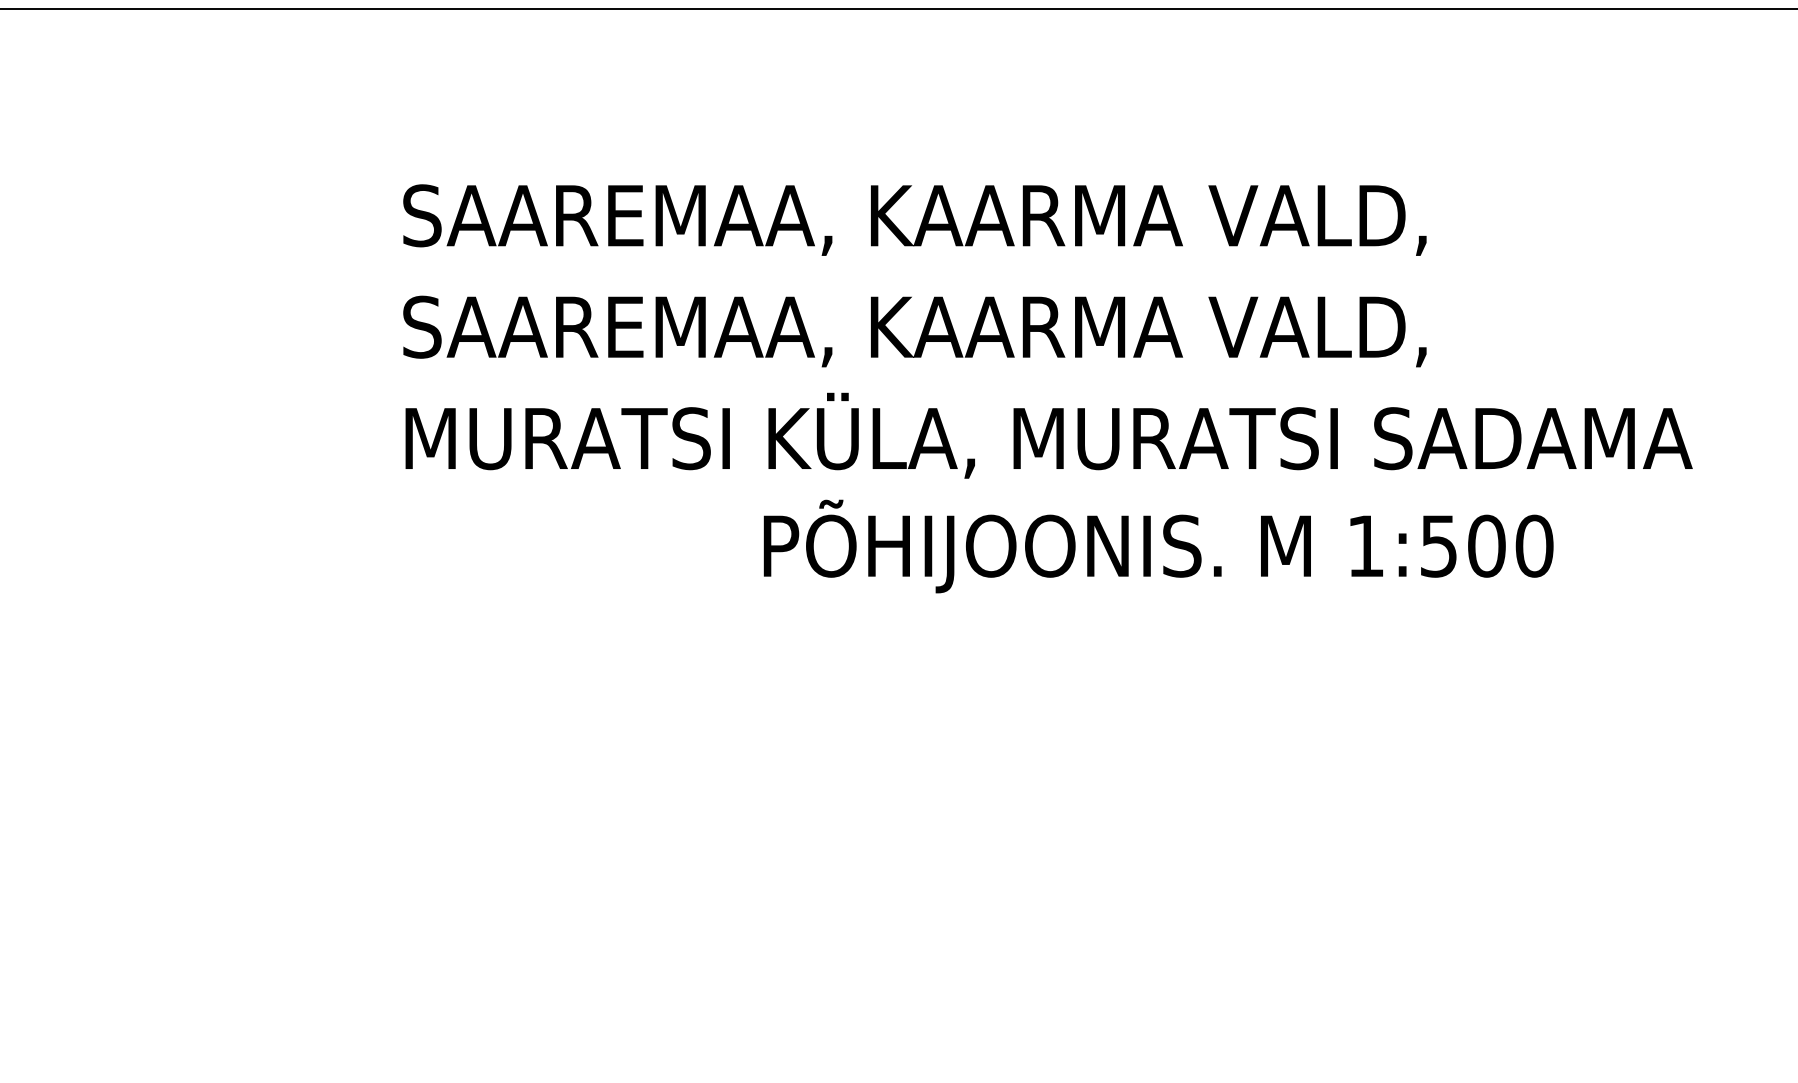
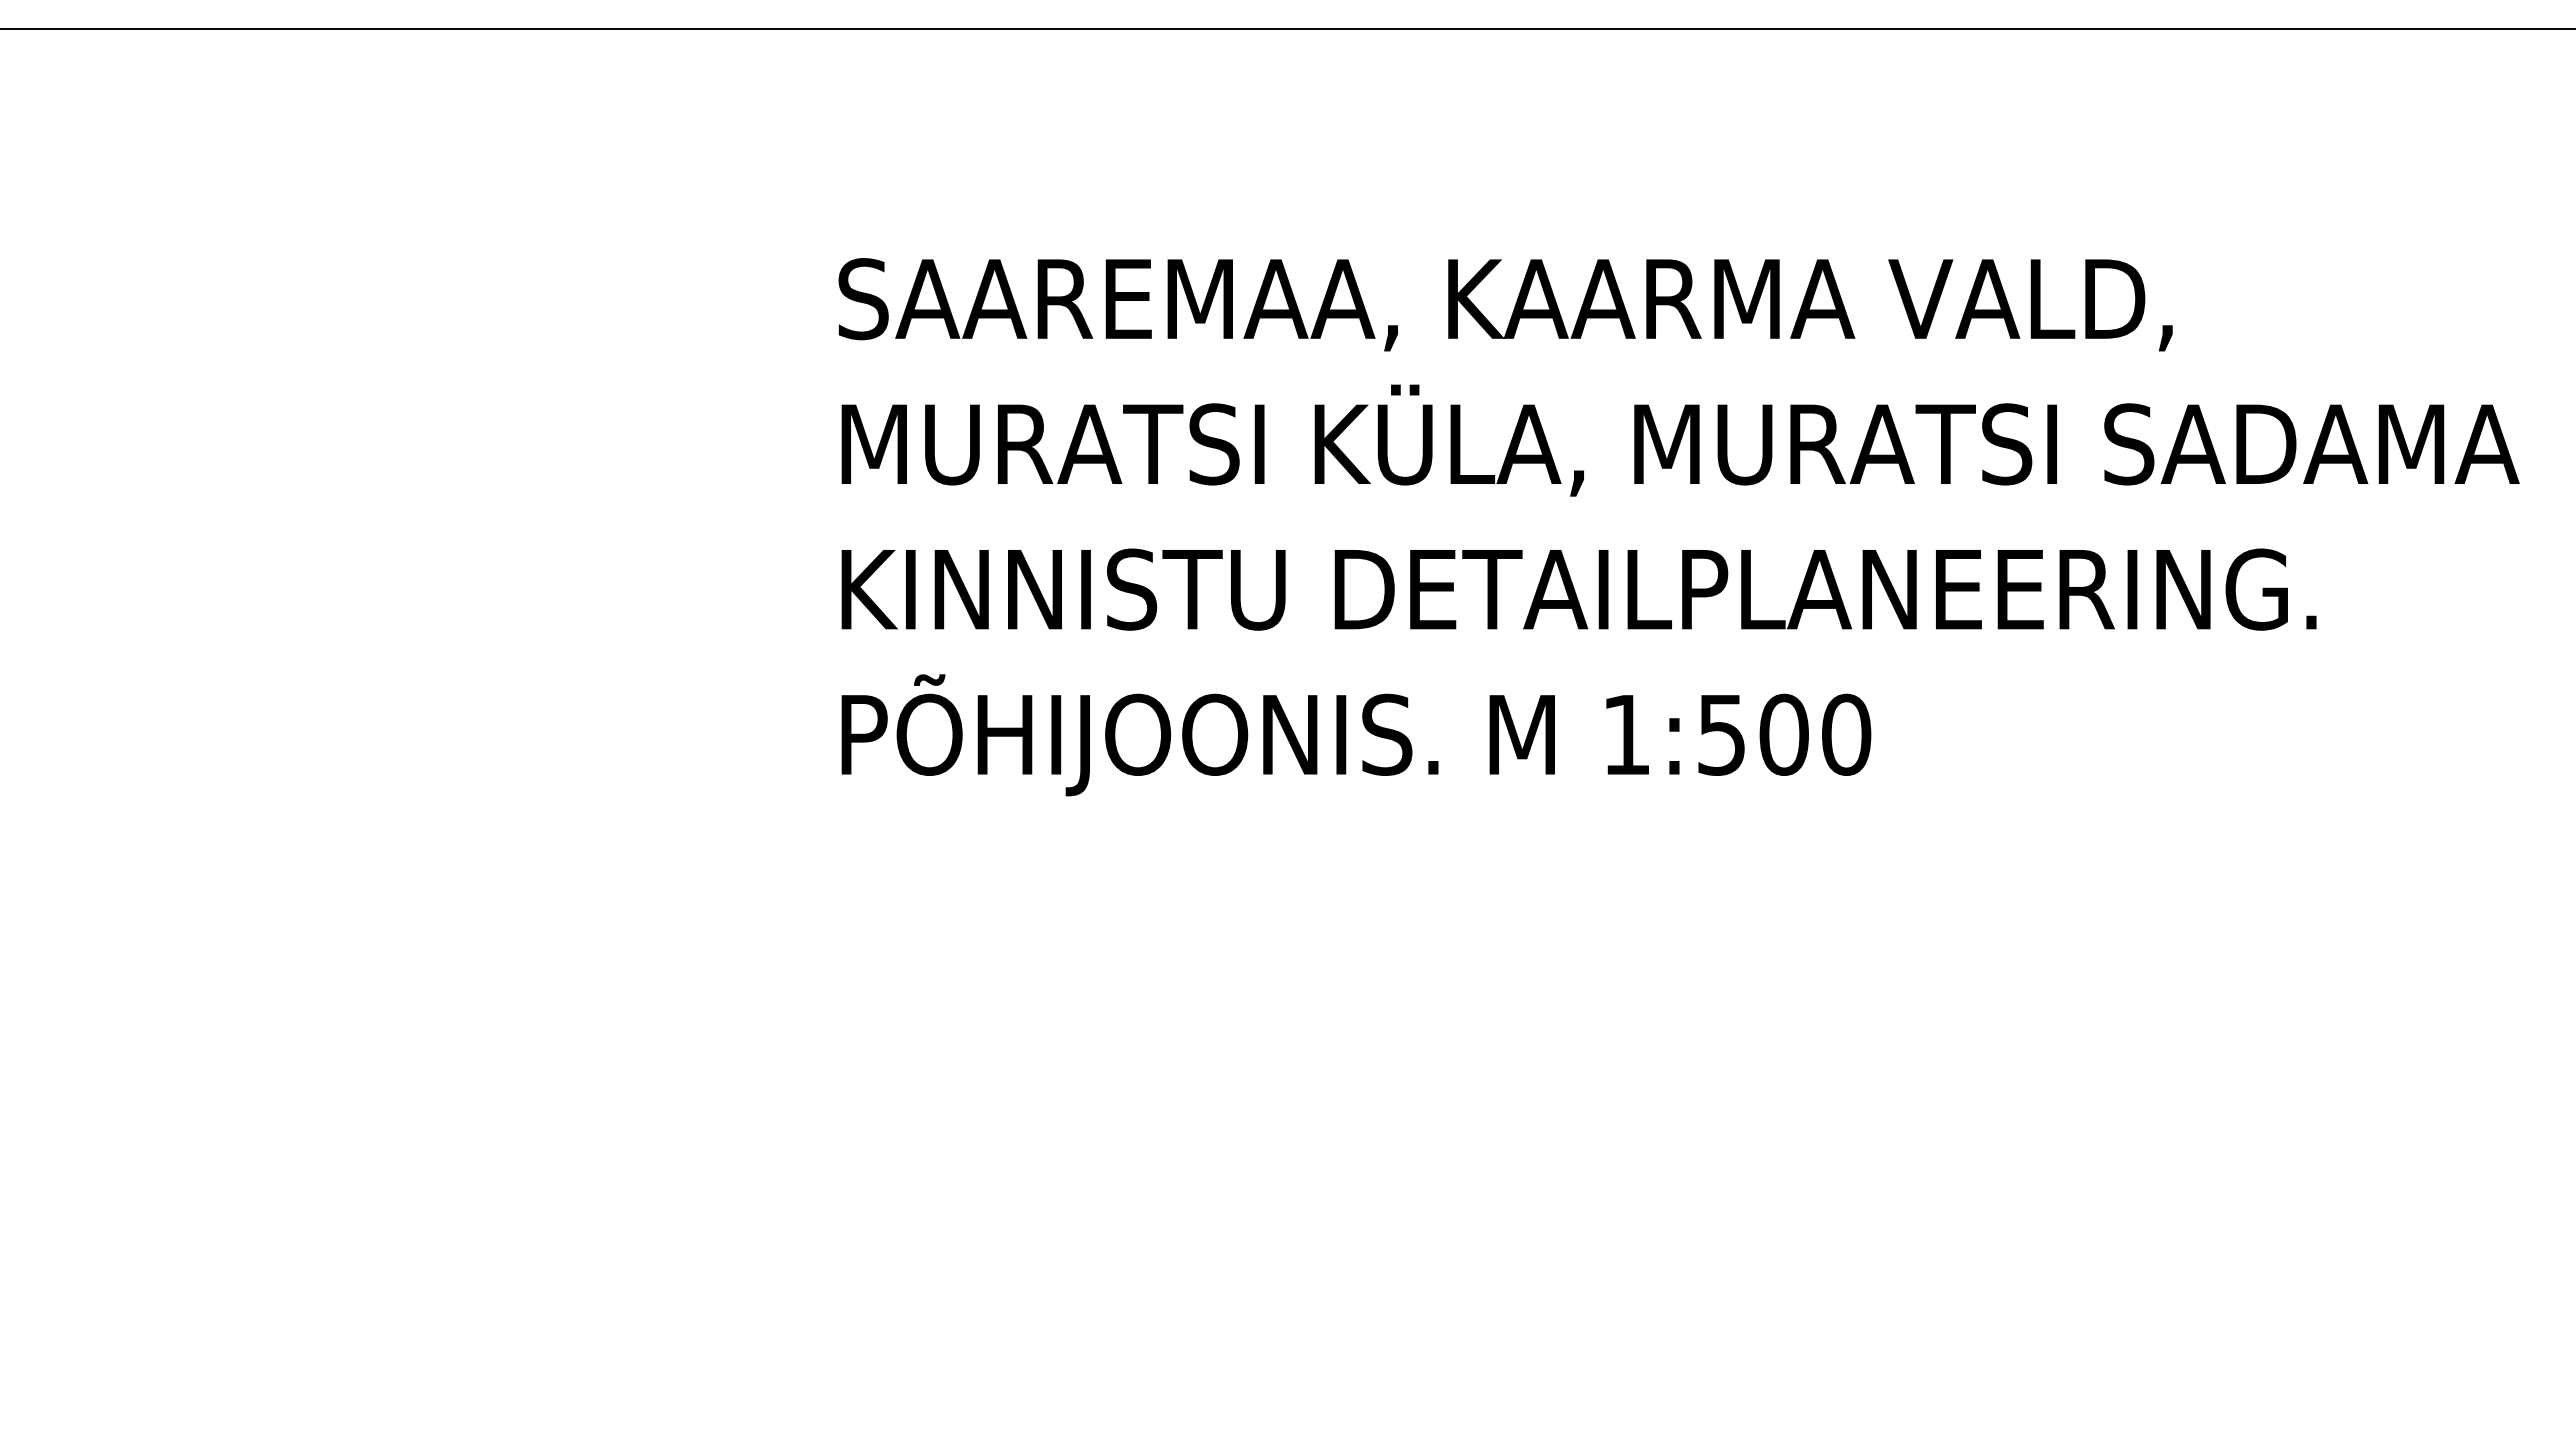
text: (1047, 324) -> (1678, 440), SAAREMAA, KAARMA VALD, -> MURATSI KÜLA, MURATSI SADAMA
text: (1052, 435) -> (1685, 585), MURATSI KÜLA, MURATSI SADAMA -> KINNISTU DETAILPLANEERING.
text: (1158, 546) -> (1356, 735), moved

